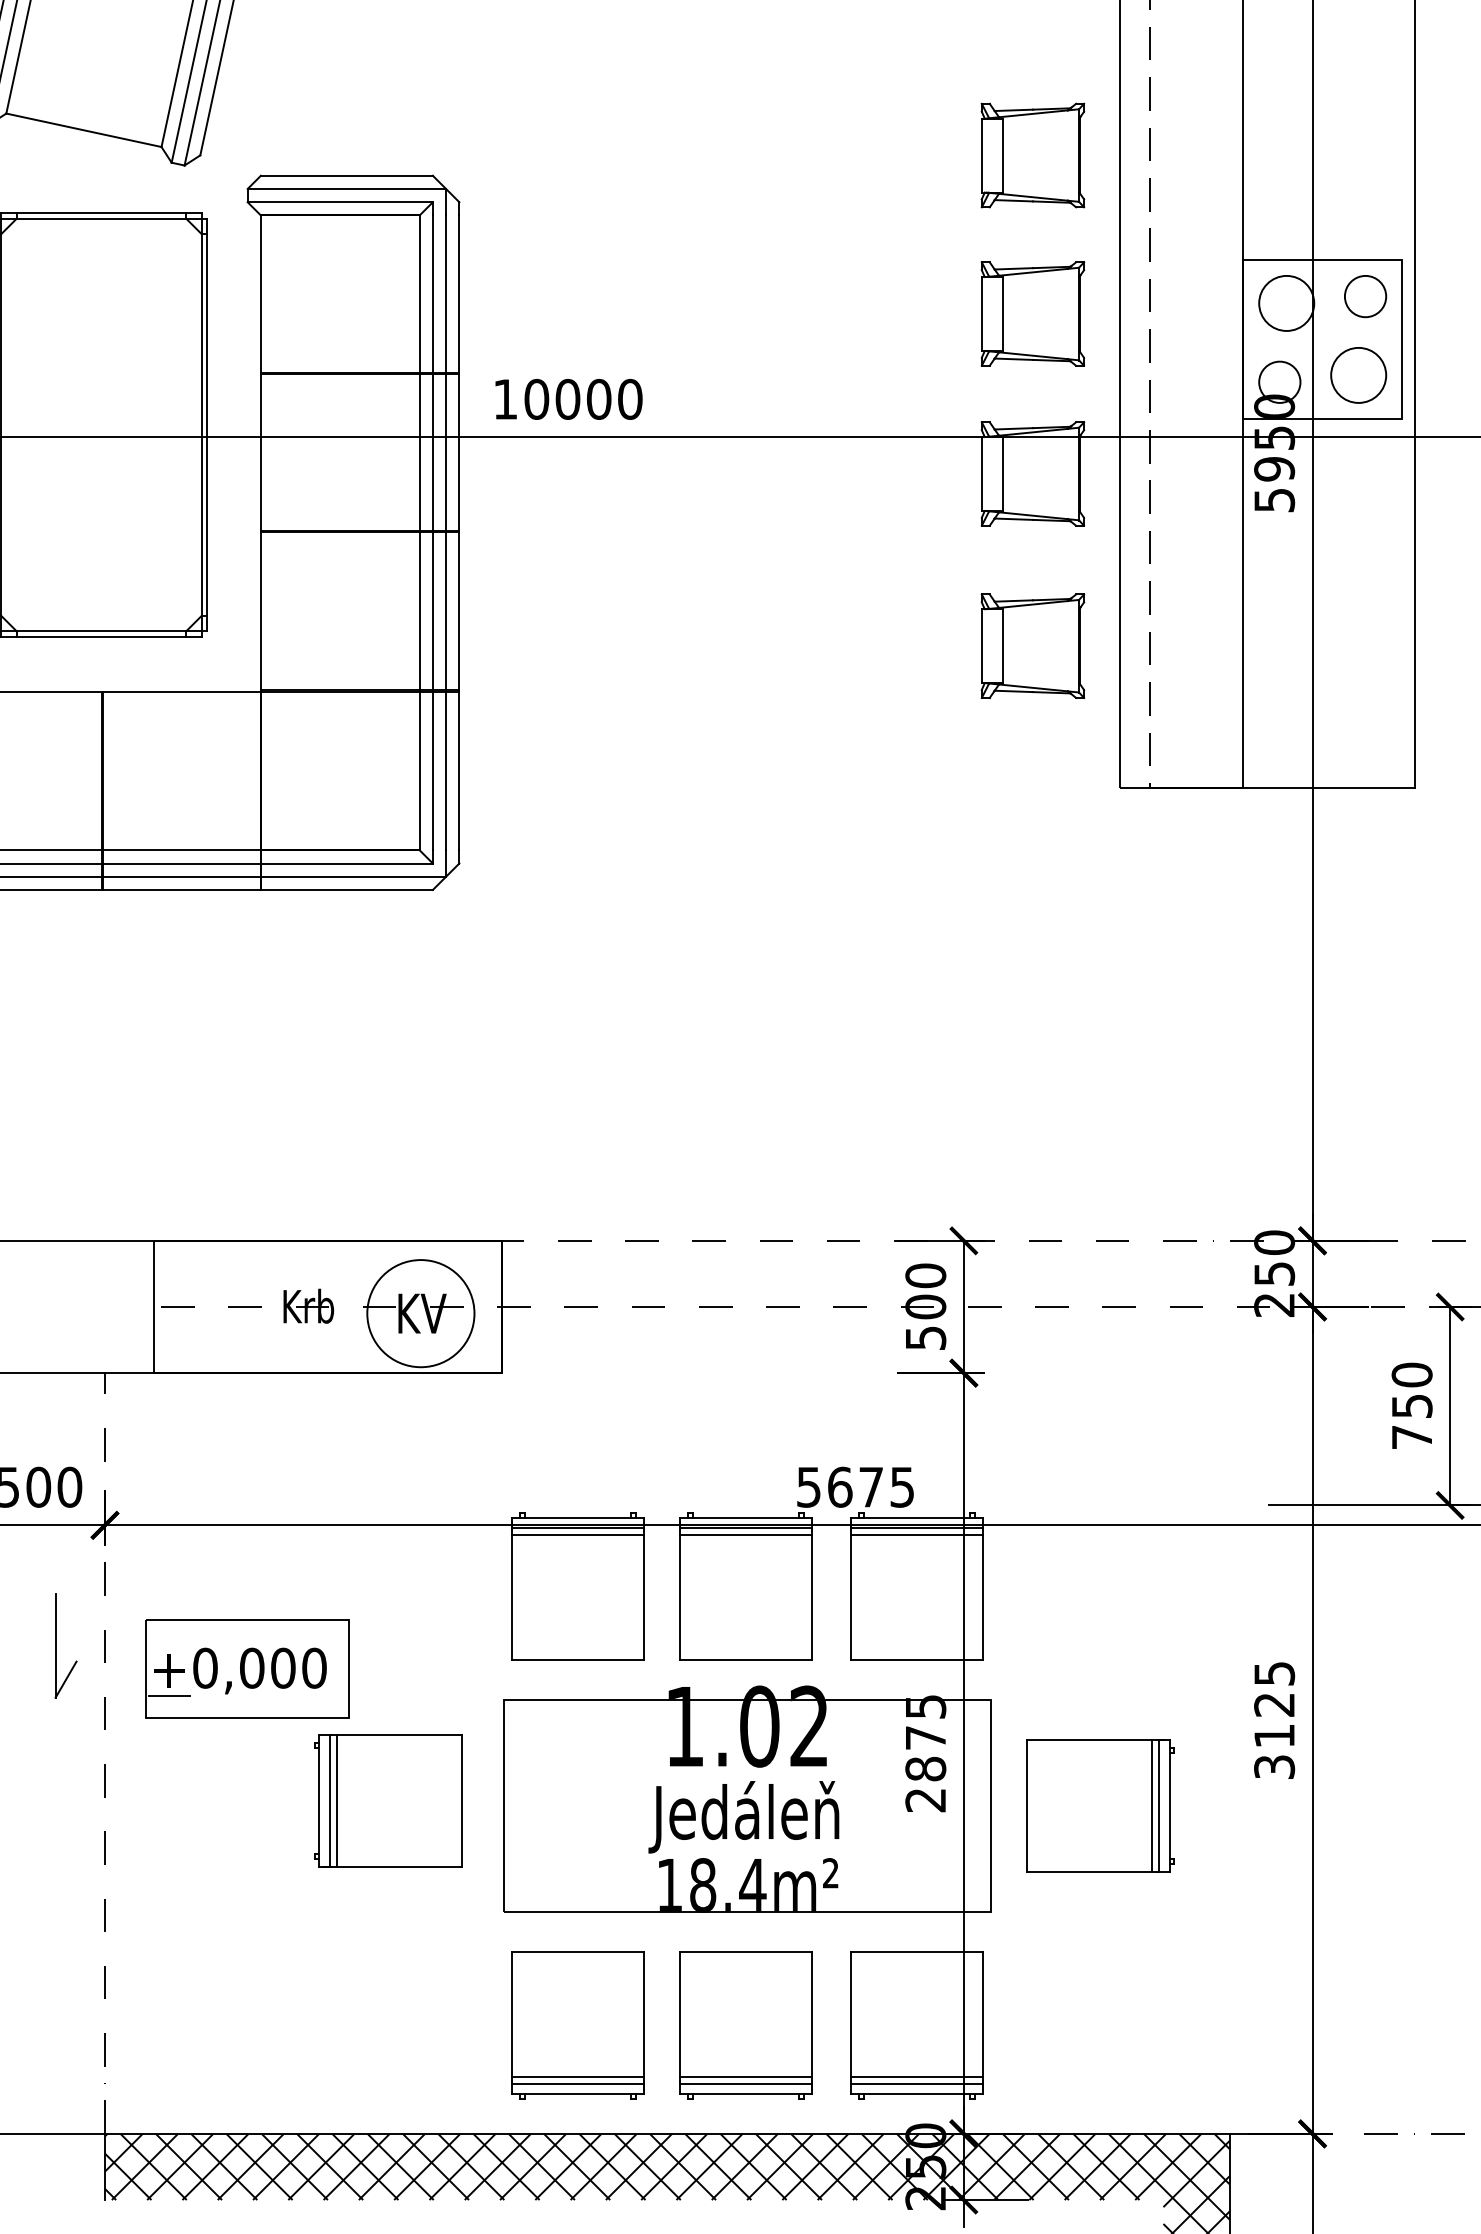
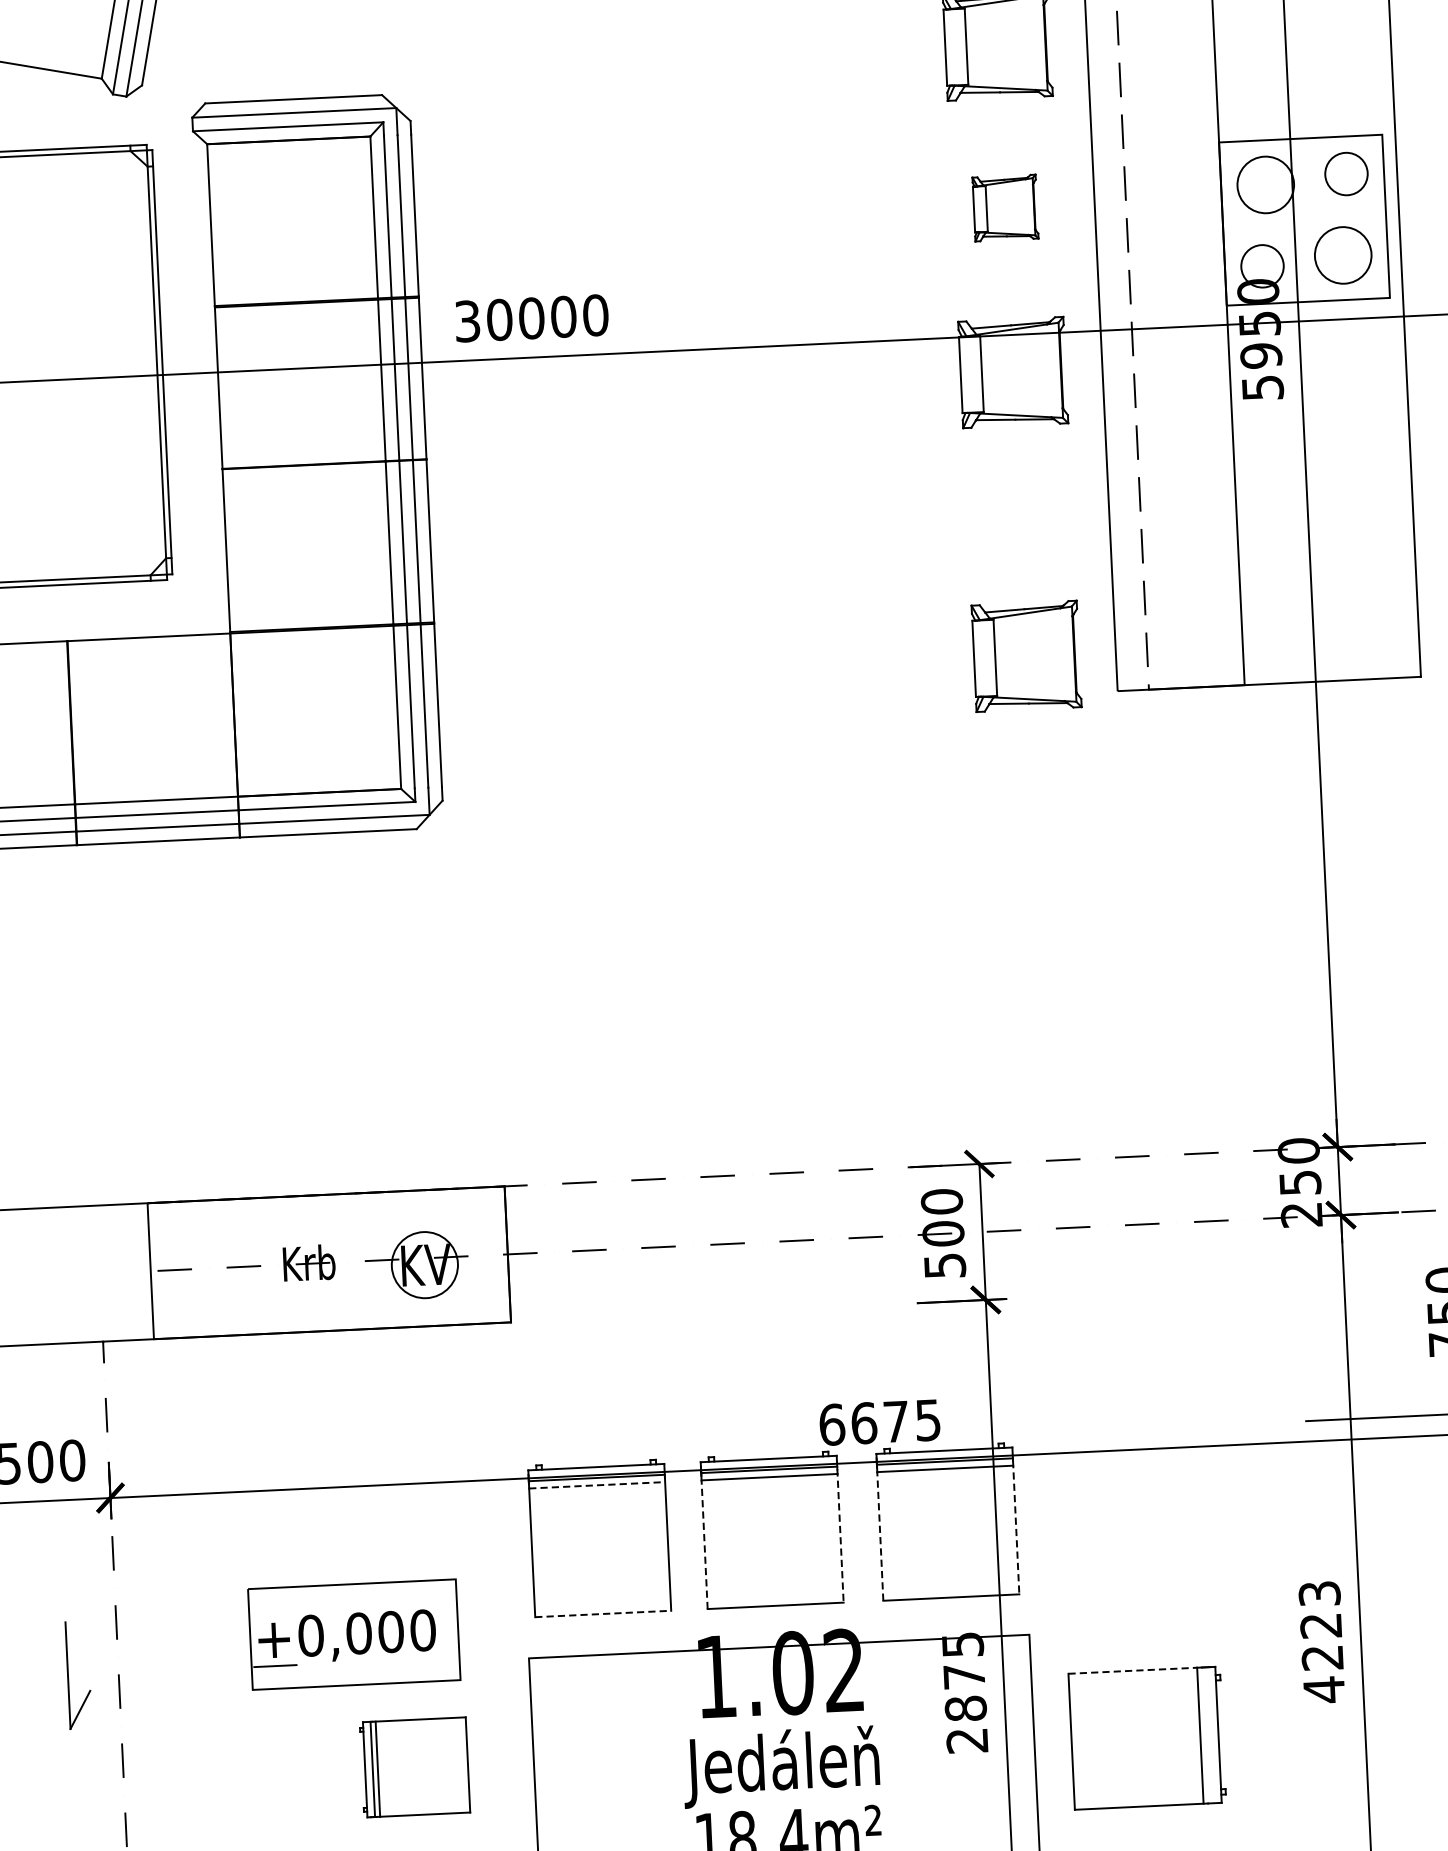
part: (1032, 313) -> (1004, 207), size x0.6
text: (505, 398) -> (467, 320), 10000 -> 30000
part: (1032, 645) -> (1026, 655), moved
circle: (420, 1313) -> (424, 1265), size x0.6
text: (809, 1486) -> (832, 1423), 5675 -> 6675
line: (578, 1535) -> (597, 1485), solid -> dashed
line: (811, 1595) -> (839, 1535), solid -> dashed
line: (982, 1595) -> (1015, 1527), solid -> dashed
line: (679, 1597) -> (704, 1544), solid -> dashed
line: (850, 1597) -> (880, 1536), solid -> dashed
part: (56, 1645) -> (68, 1675), moved
line: (578, 1660) -> (603, 1613), solid -> dashed
part: (247, 1668) -> (354, 1633), moved
text: (1274, 1721) -> (1321, 1642), 3125 -> 4223
line: (1089, 1739) -> (1132, 1670), solid -> dashed
part: (388, 1800) -> (415, 1767), size x0.7
line: (1159, 1805) -> (1207, 1734), removed

